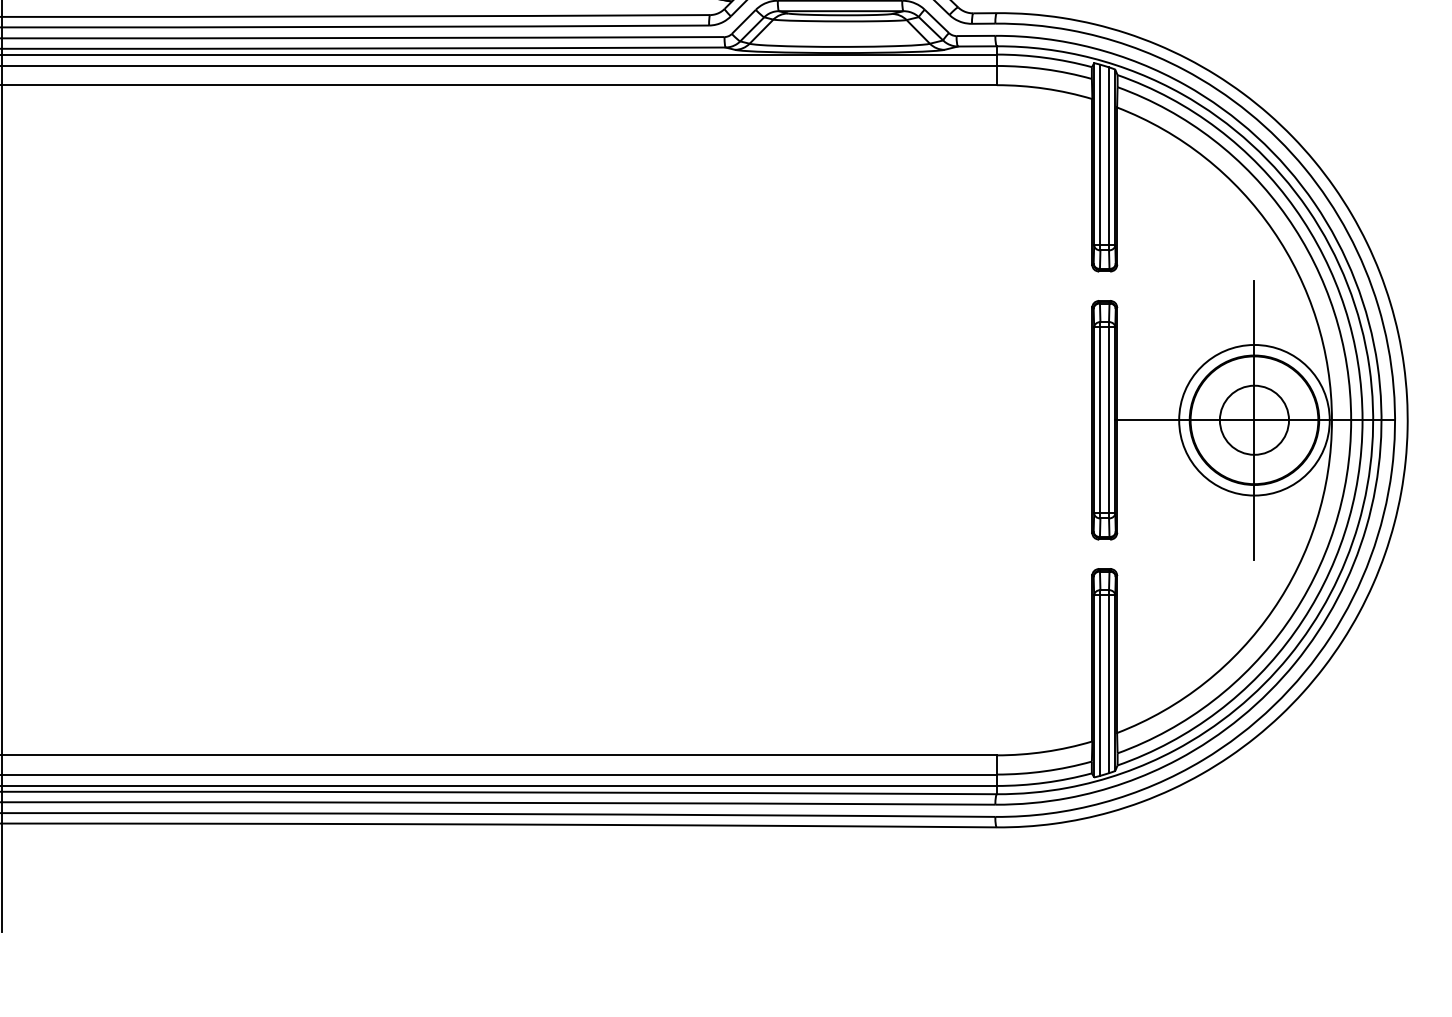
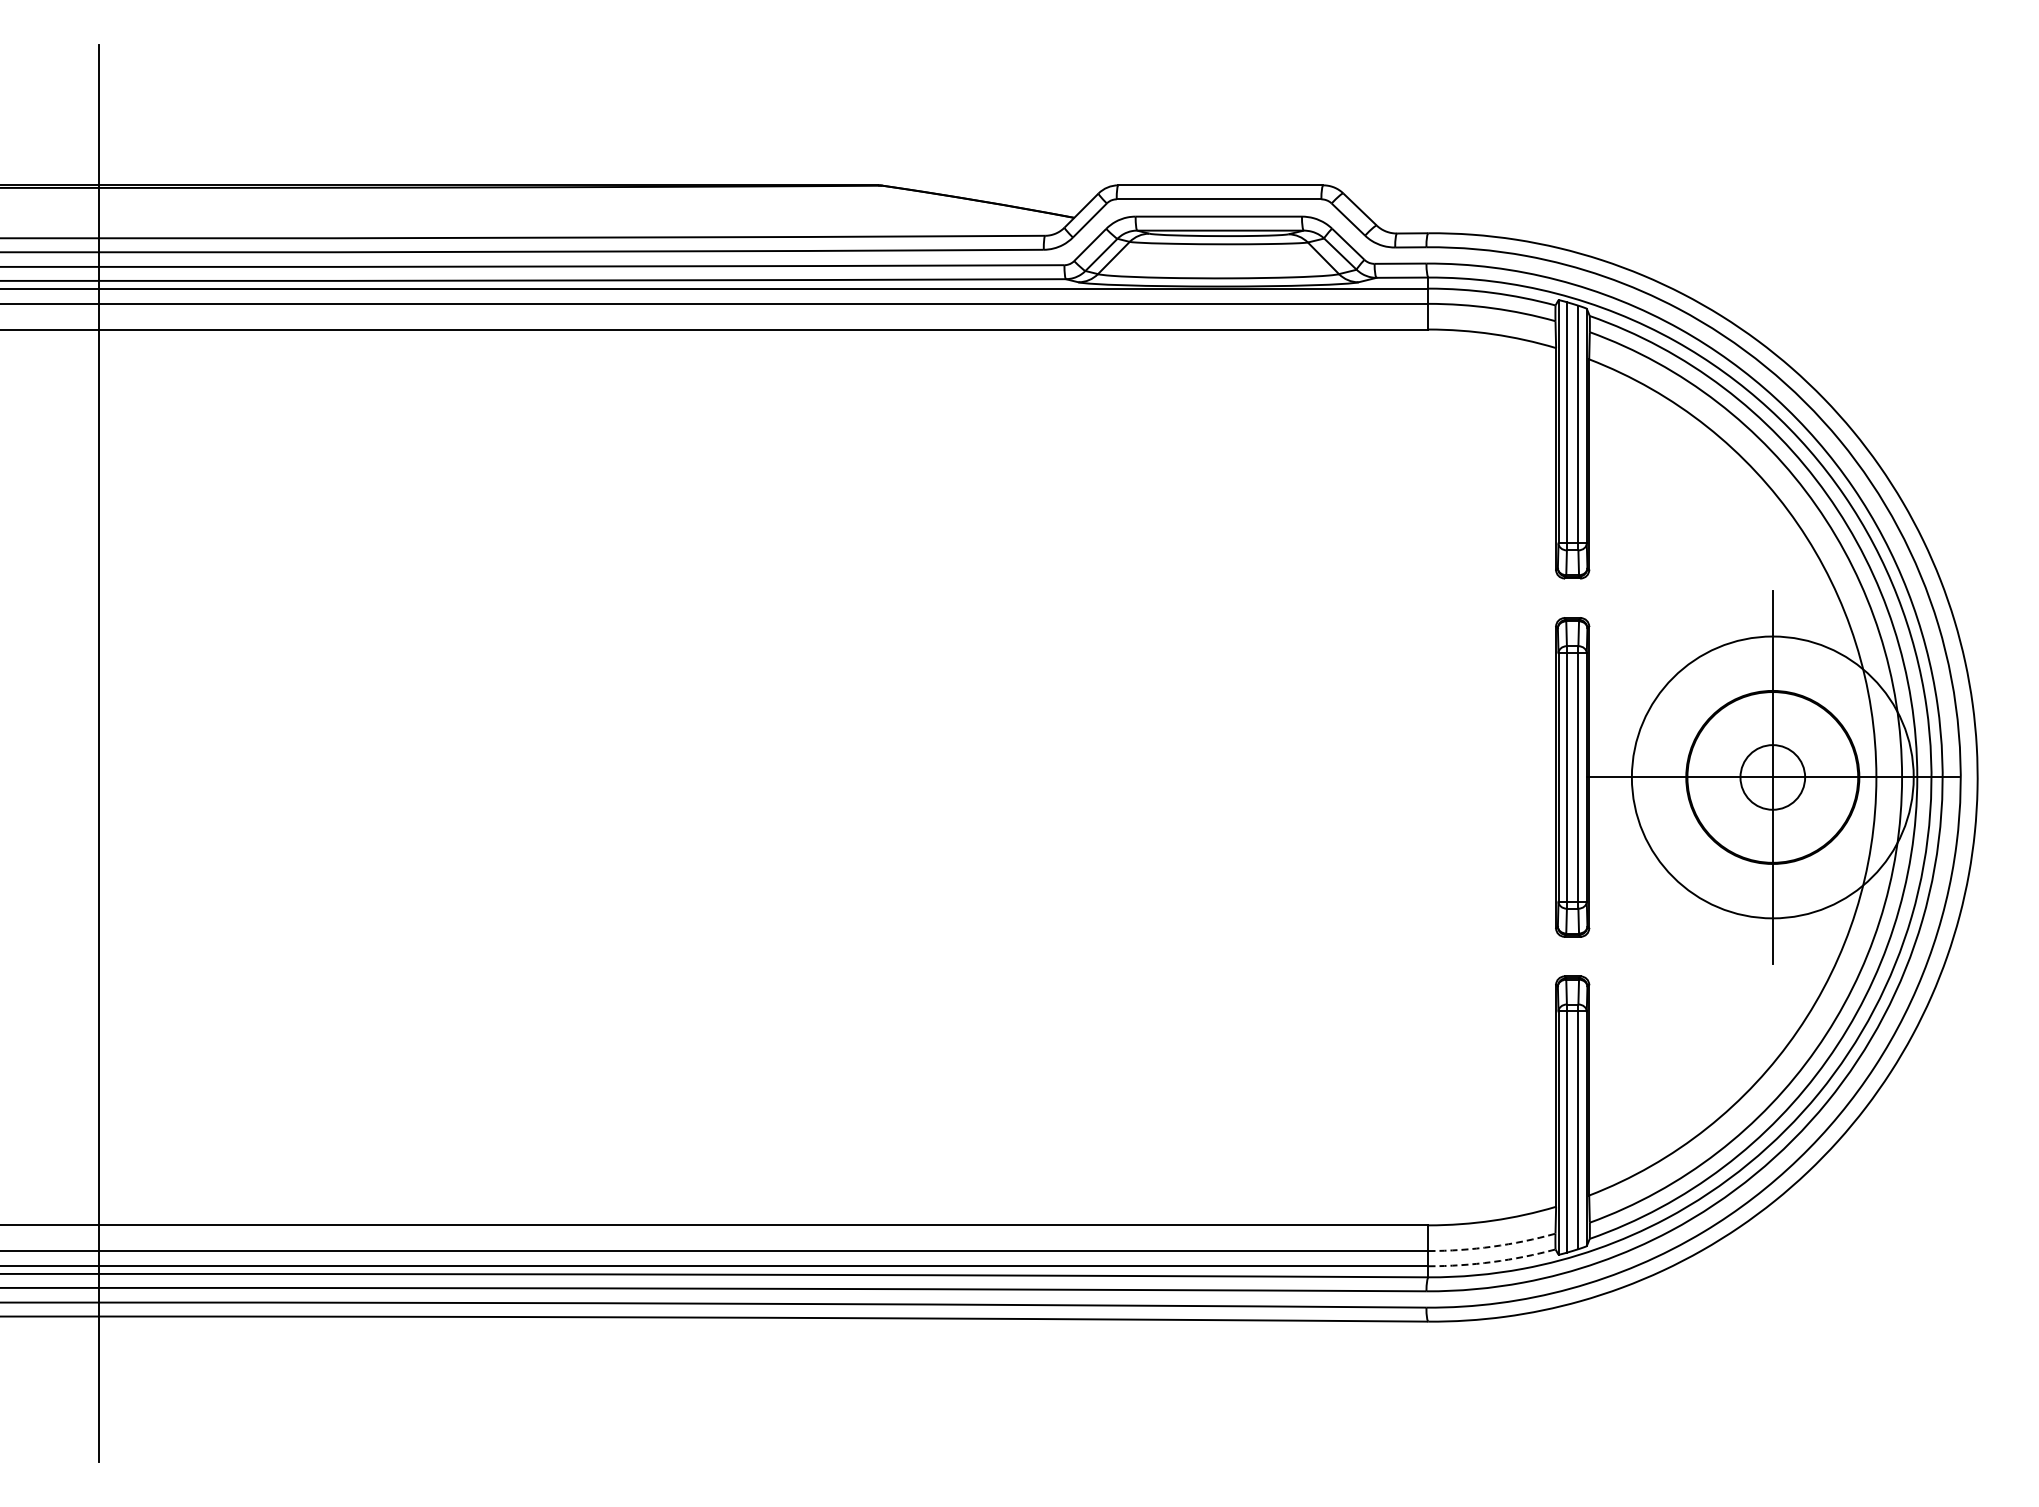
circle: (1254, 420) -> (1772, 777), size x0.7
circle: (1254, 420) -> (1772, 777), size x1.4
arc: (1044, 771) -> (1492, 1246), solid -> dashed
arc: (1044, 783) -> (1492, 1262), solid -> dashed

